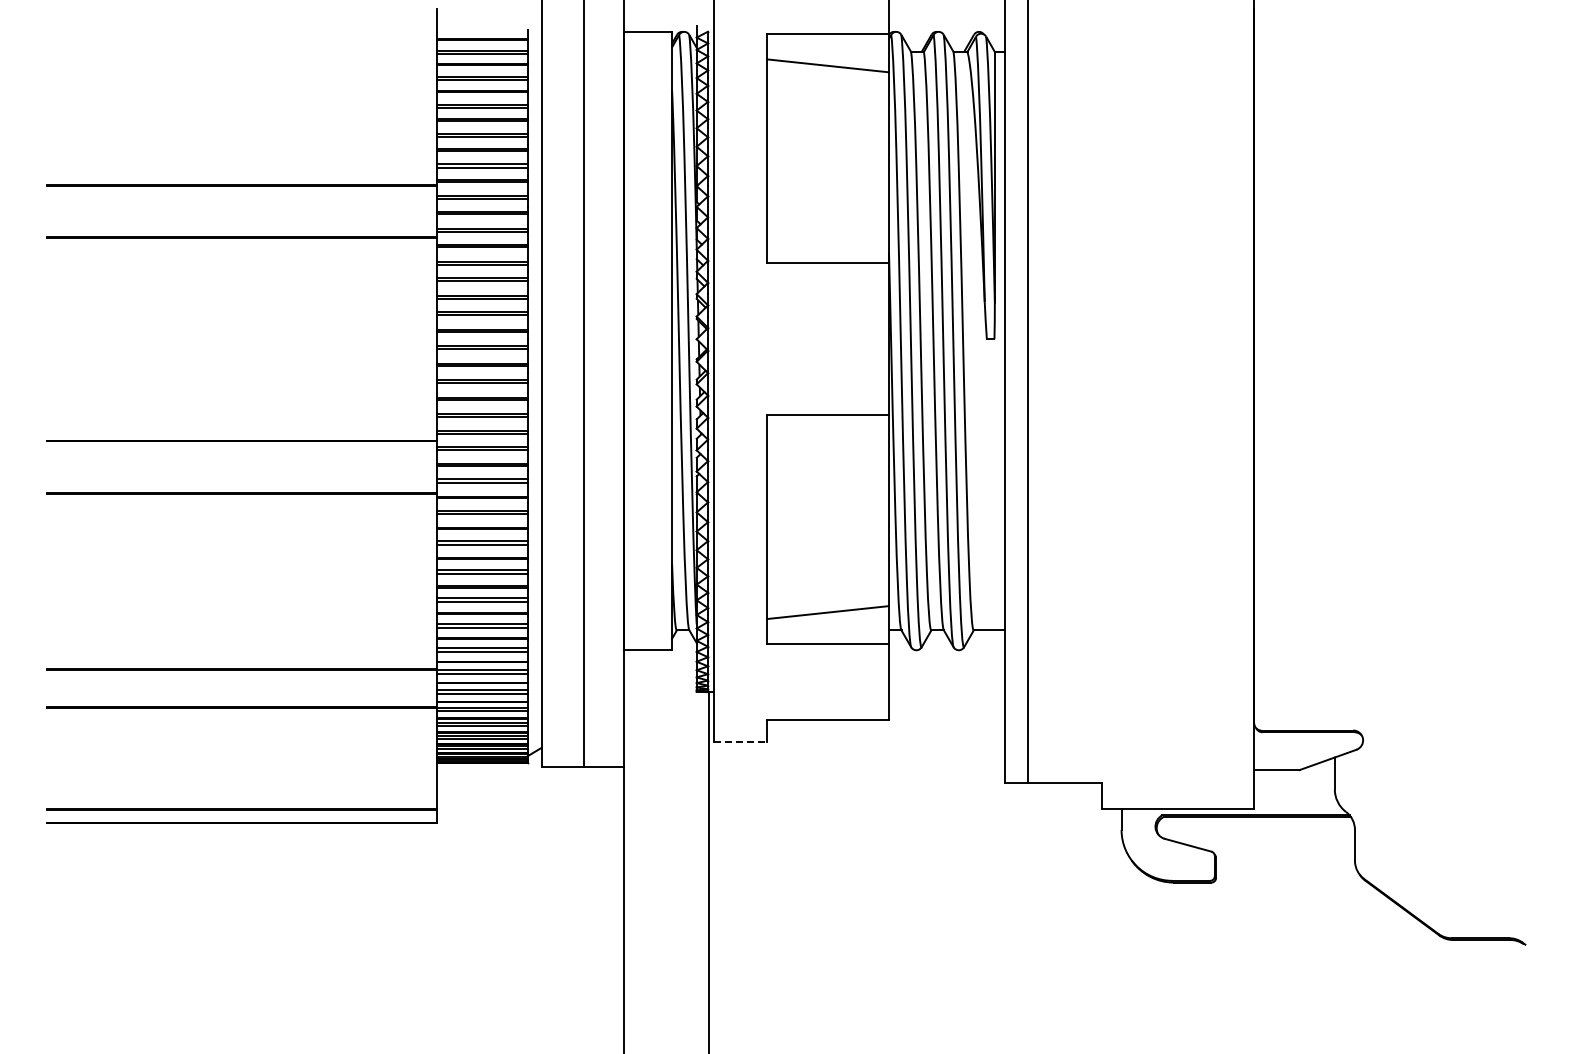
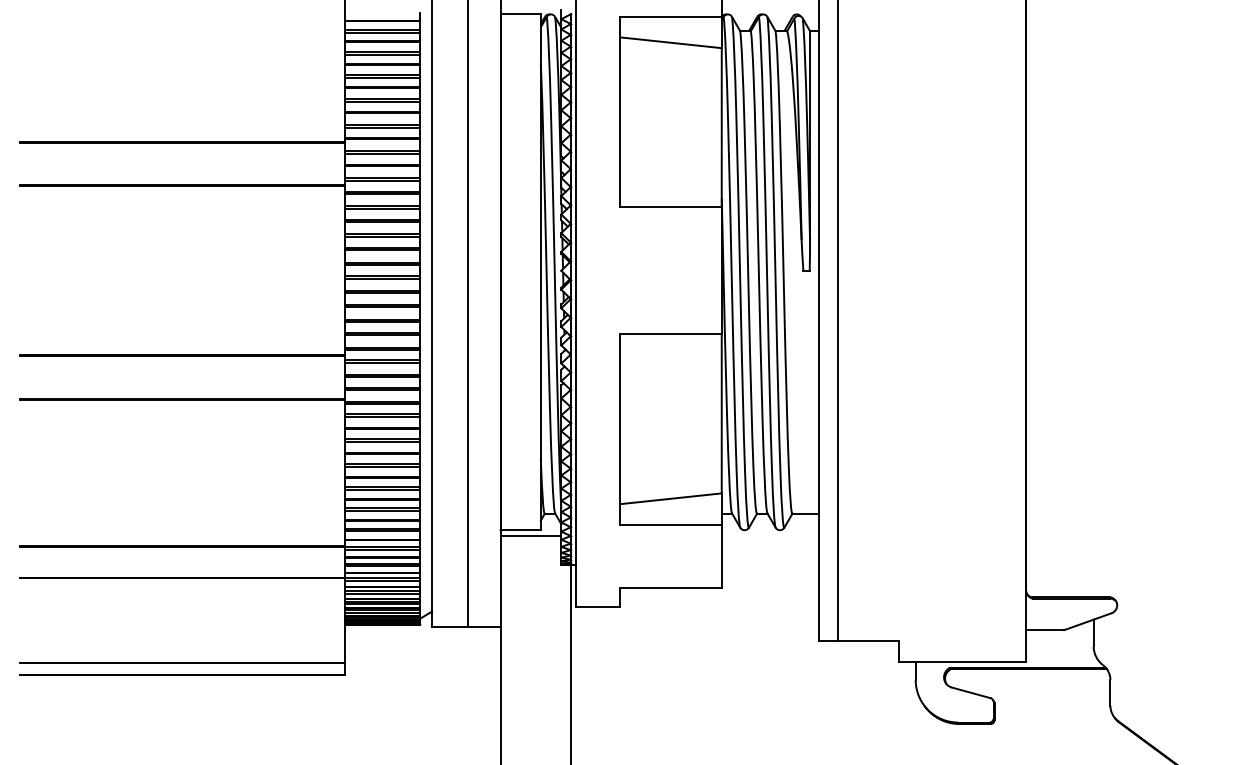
line: (659, 657) -> (530, 536), added
line: (740, 742) -> (597, 607), dashed -> solid

